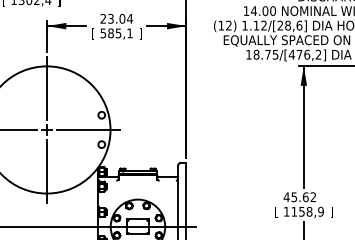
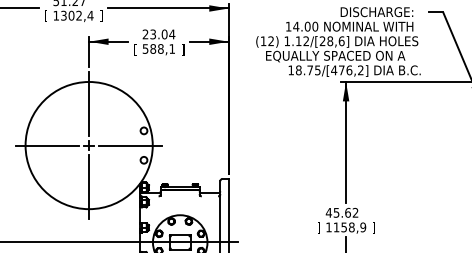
text: (118, 32) -> (160, 48), 585,1 -> 588,1
text: (276, 211) -> (318, 227), [ -> ]

